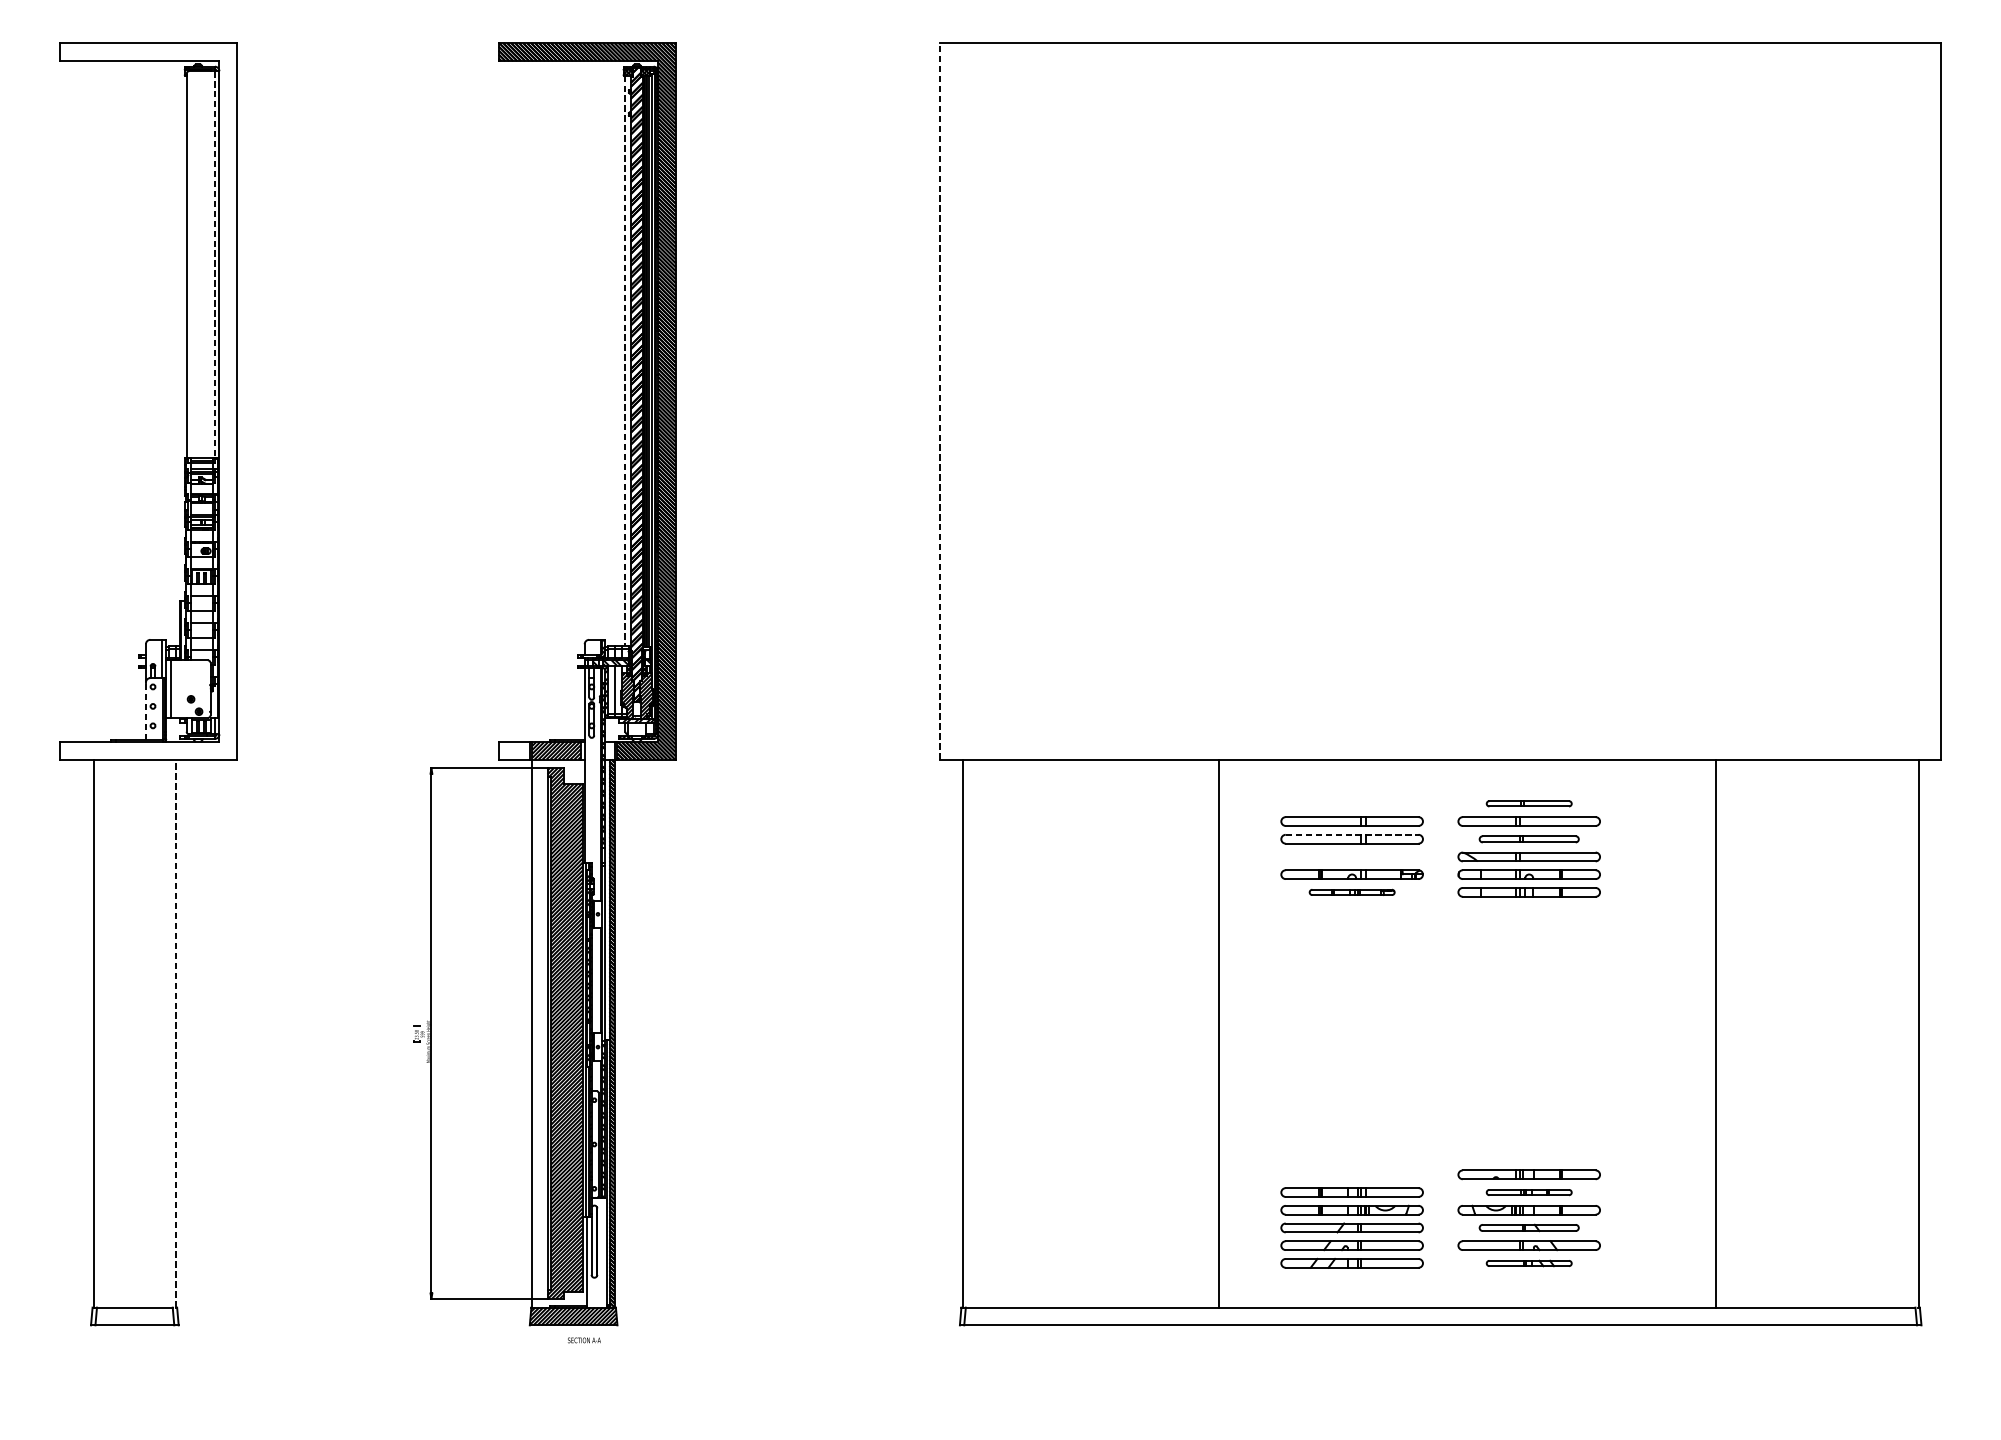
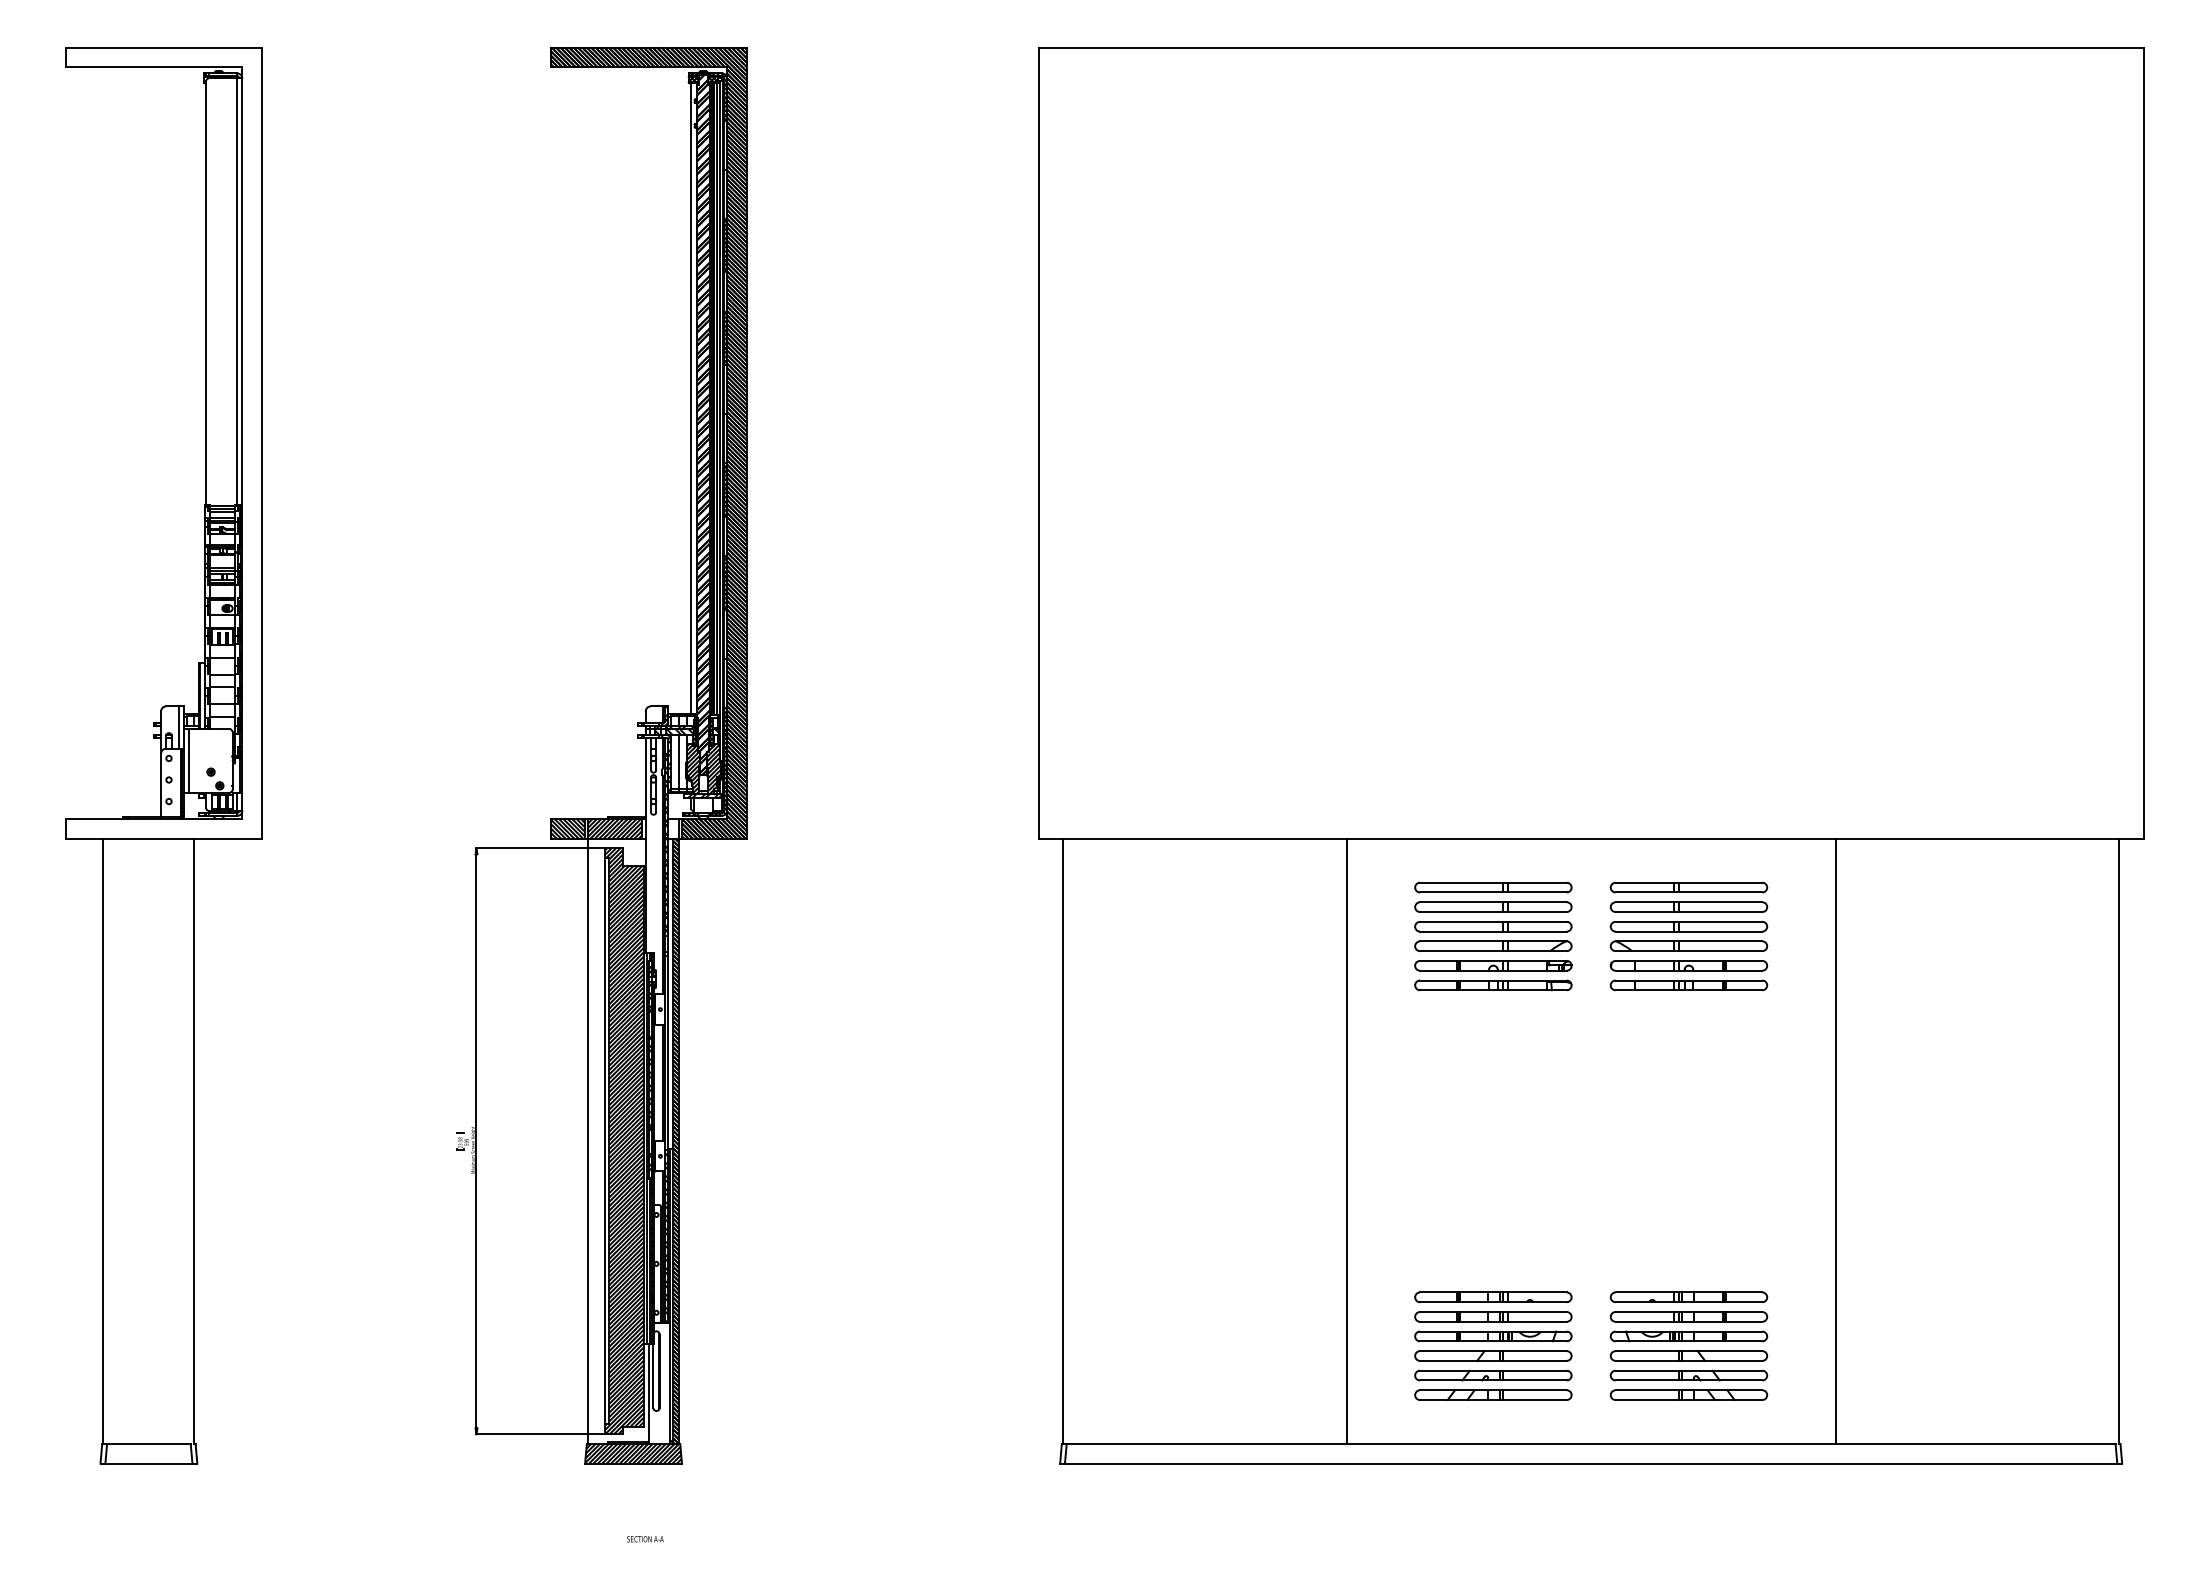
line: (215, 264) -> (237, 291), dashed -> solid
line: (625, 361) -> (690, 398), dashed -> solid
line: (940, 401) -> (1038, 443), dashed -> solid
line: (146, 711) -> (161, 785), dashed -> solid
hatch: (513, 750) -> (567, 828), added
part: (1352, 803) -> (1493, 887), added
part: (1528, 803) -> (1688, 887), size x1.67
line: (1352, 834) -> (1493, 921), dashed -> solid
part: (1528, 839) -> (1688, 926), size x1.43
part: (1352, 856) -> (1493, 945), added
part: (1352, 892) -> (1493, 985), size x1.67
line: (176, 1033) -> (194, 1141), dashed -> solid
line: (1716, 1033) -> (1835, 1141), moved
part: (1352, 1174) -> (1493, 1297), added
part: (1528, 1192) -> (1688, 1316), size x1.67
part: (1528, 1227) -> (1688, 1355), size x1.43
part: (1528, 1263) -> (1688, 1395), size x1.67
text: (584, 1340) -> (645, 1539), moved

